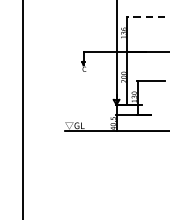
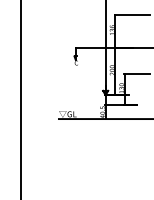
line: (146, 16) -> (132, 15), dashed -> solid

